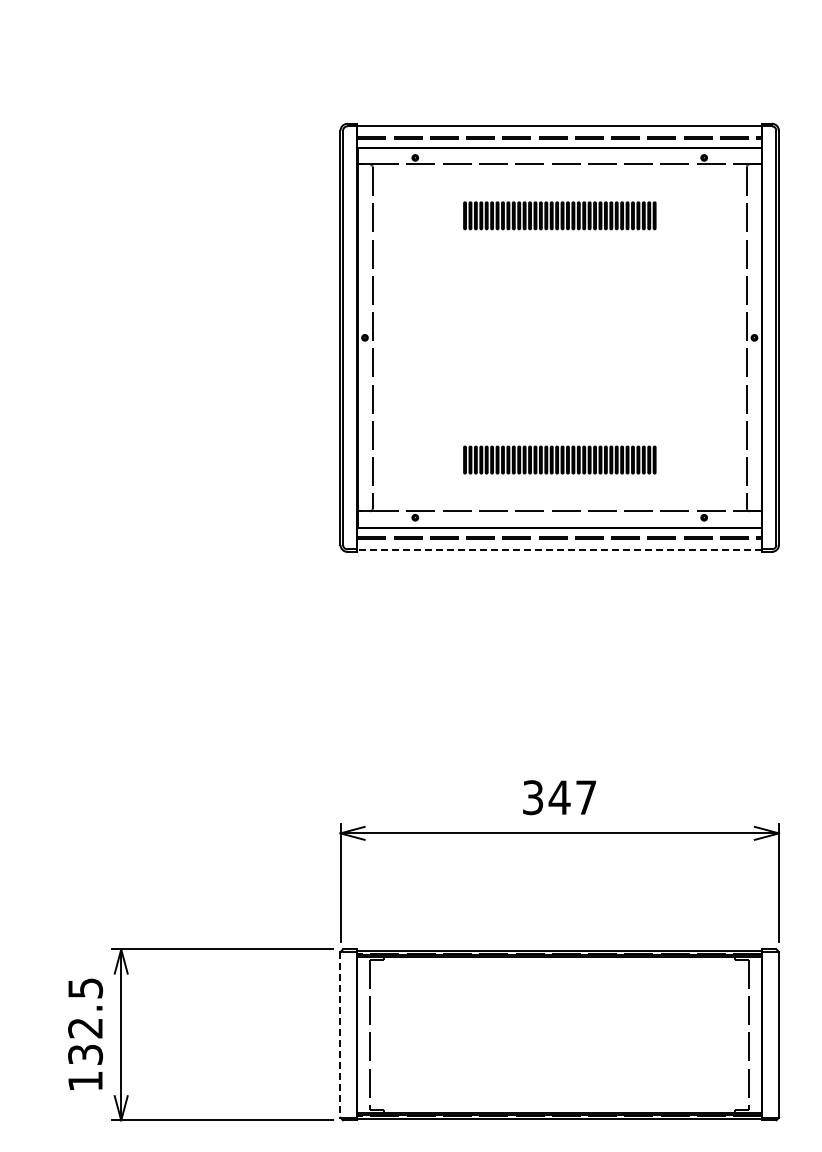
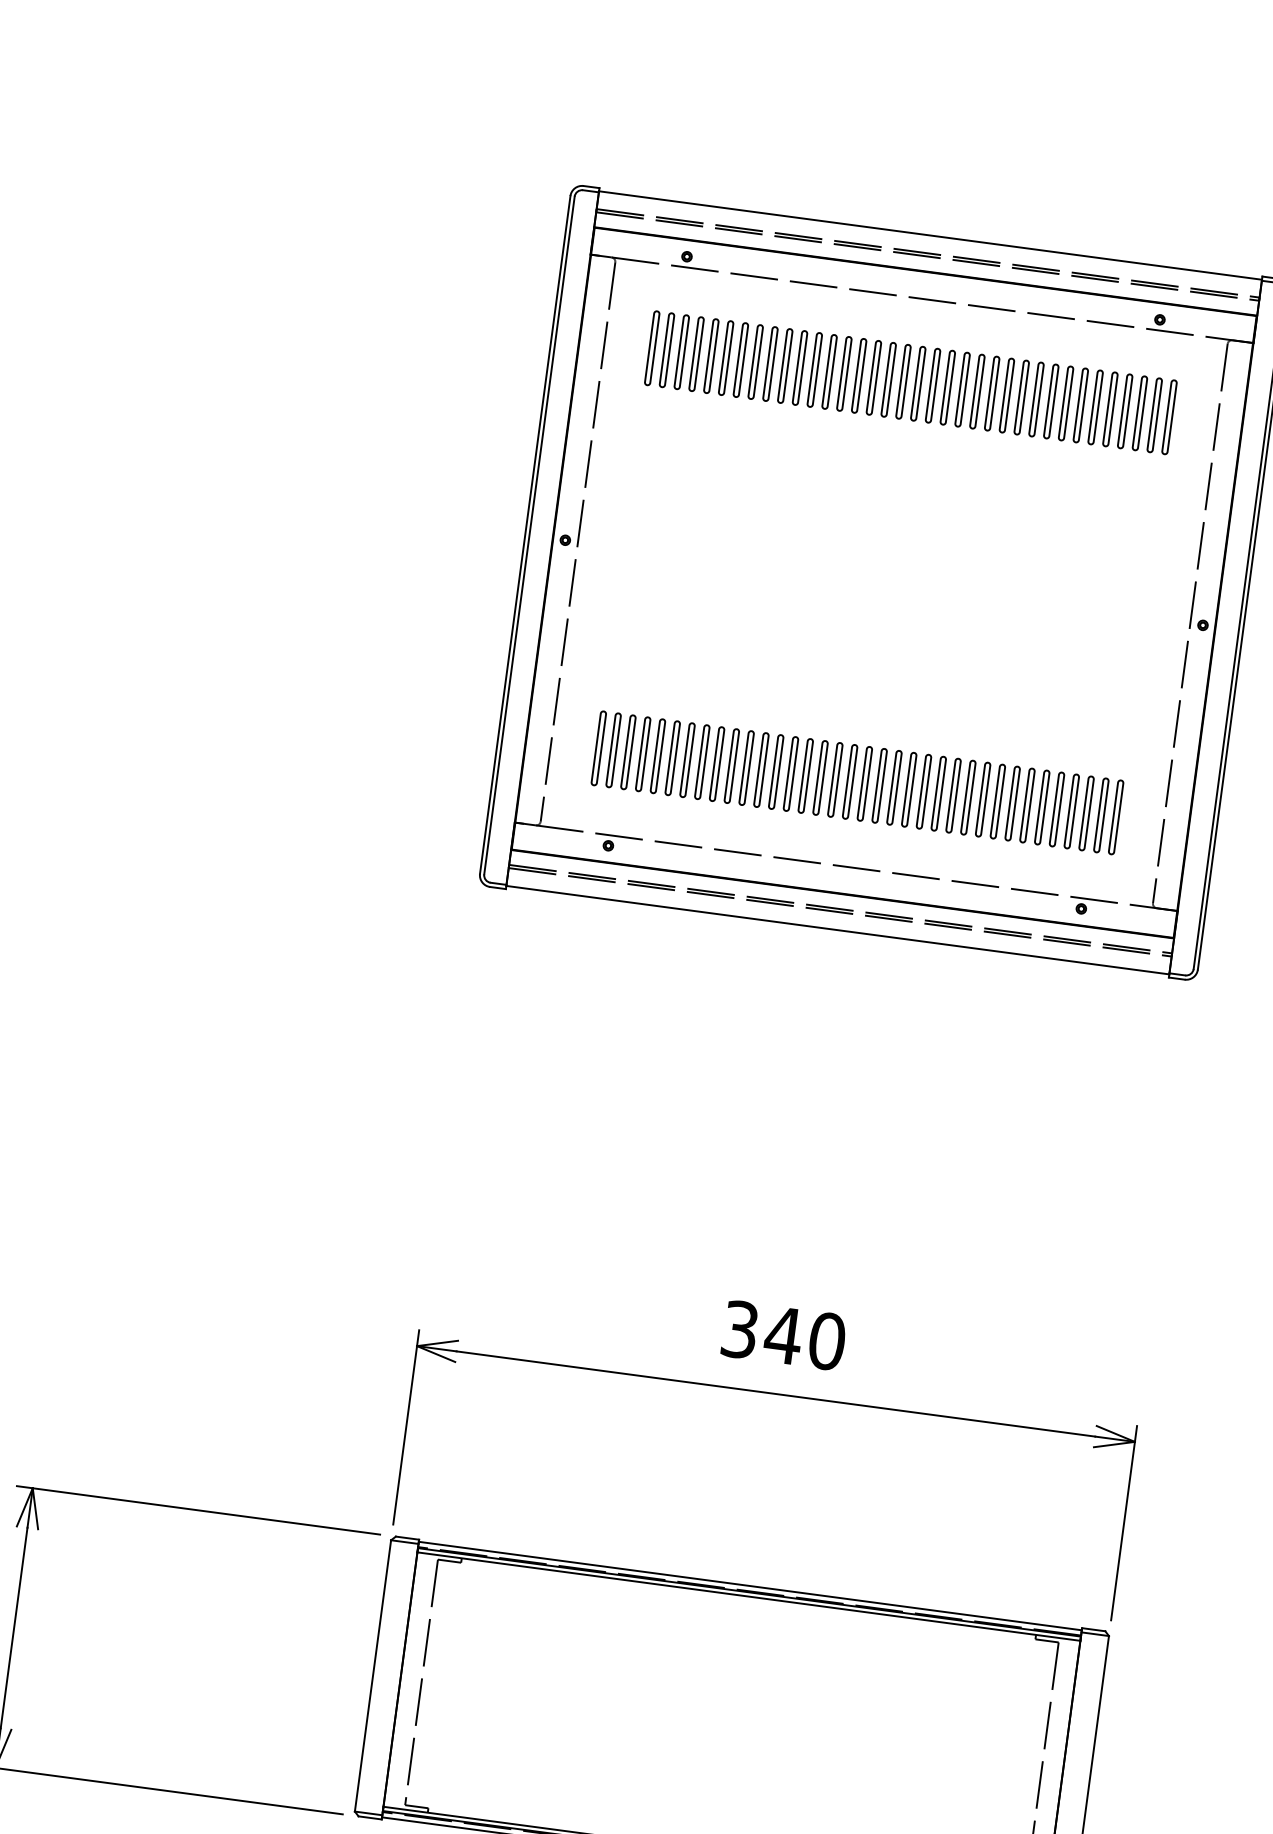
part: (559, 215) -> (910, 382), size x1.67
part: (559, 459) -> (857, 781), size x1.67
line: (559, 550) -> (837, 930), dashed -> solid
text: (585, 797) -> (825, 1340), 347 -> 340
line: (340, 1034) -> (373, 1675), dashed -> solid

